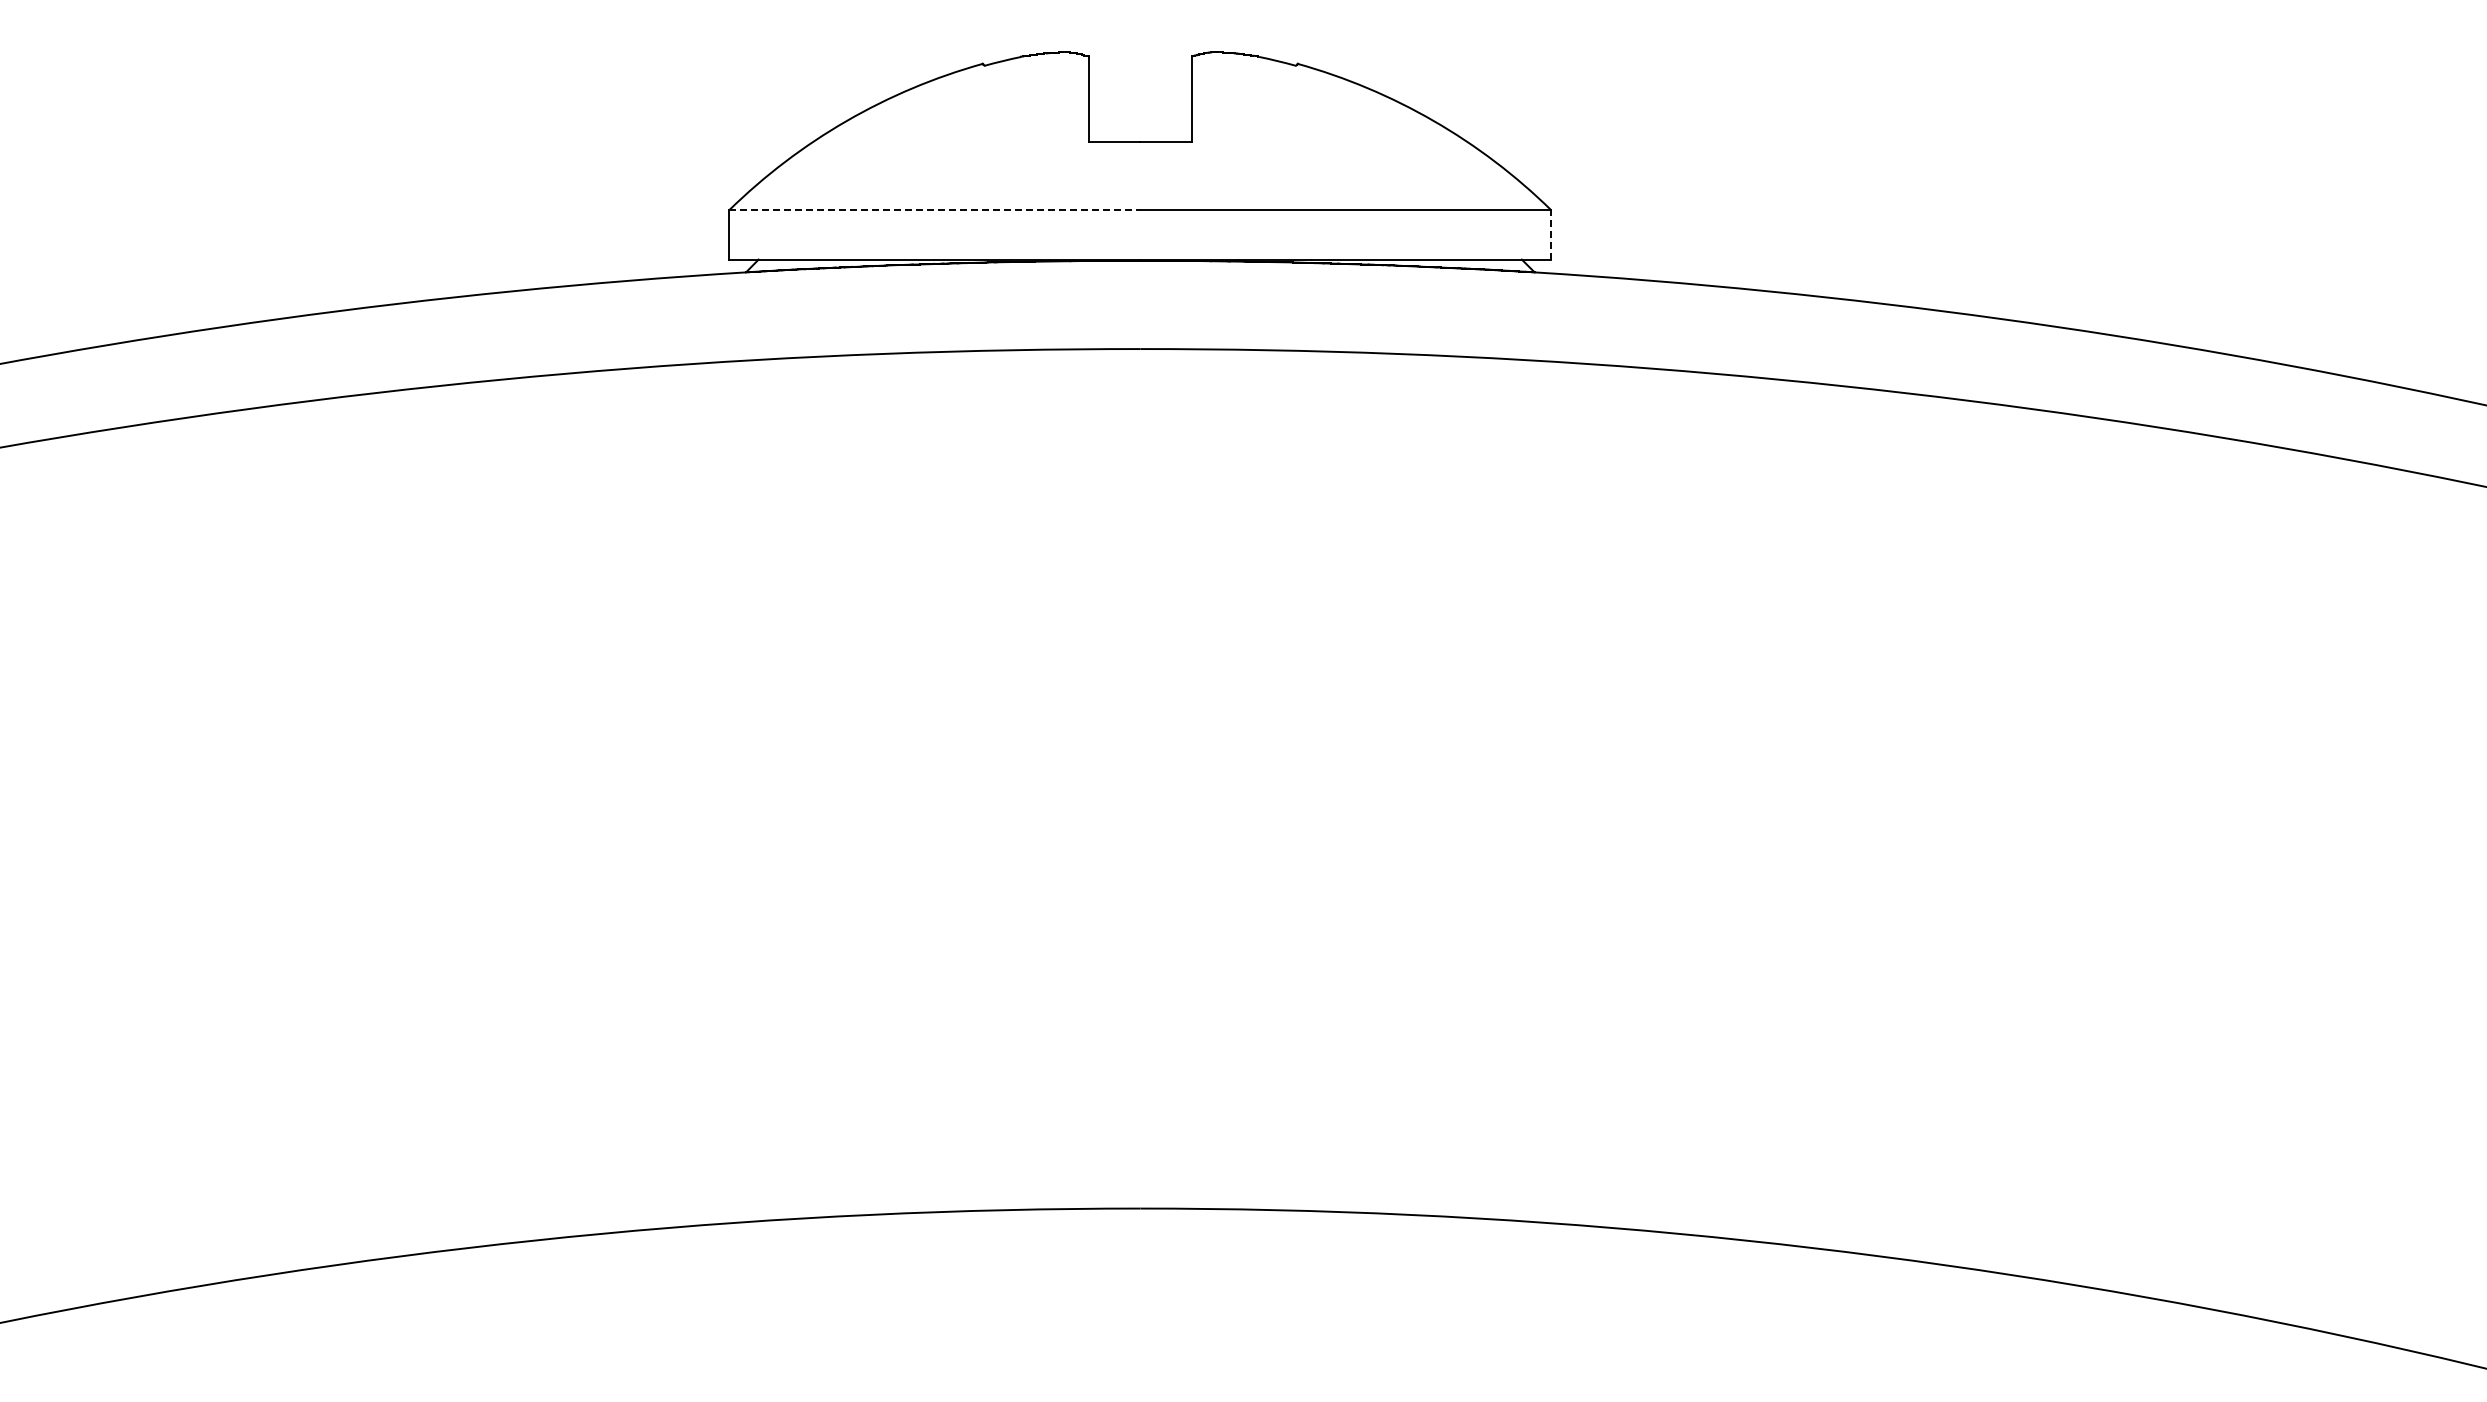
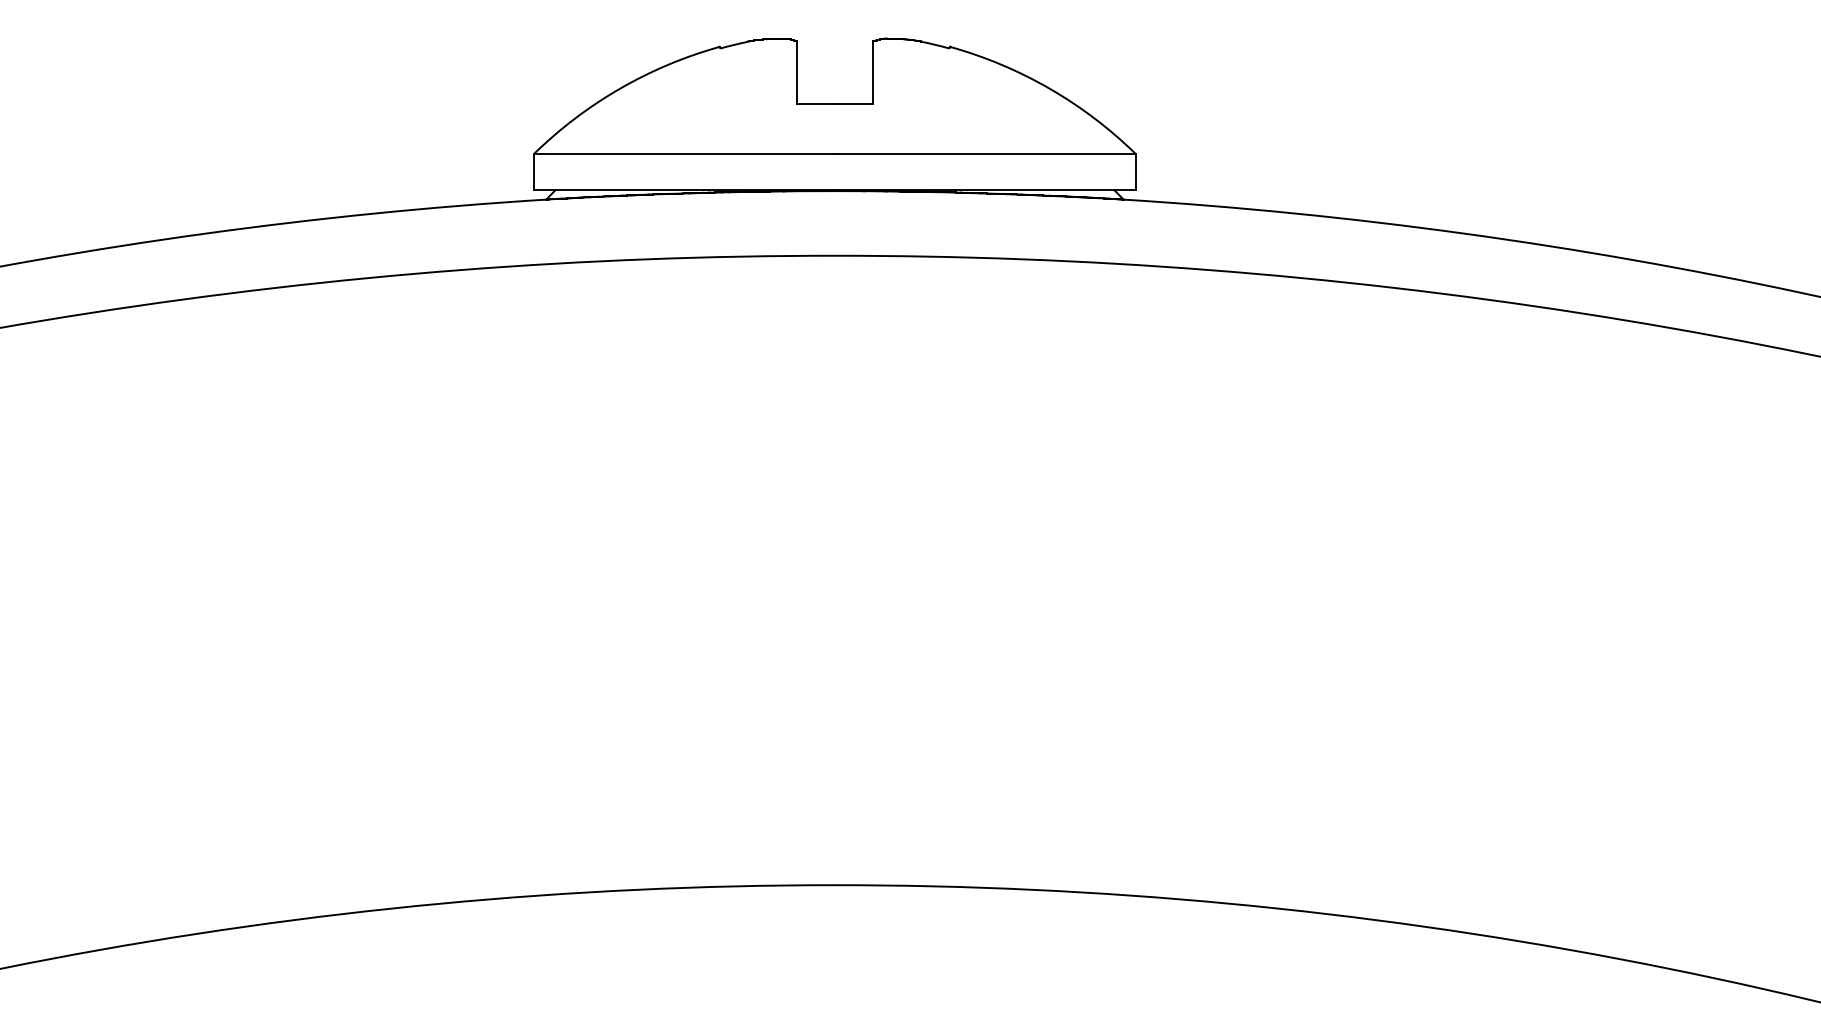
line: (935, 210) -> (684, 154), dashed -> solid
line: (1551, 234) -> (1136, 171), dashed -> solid

